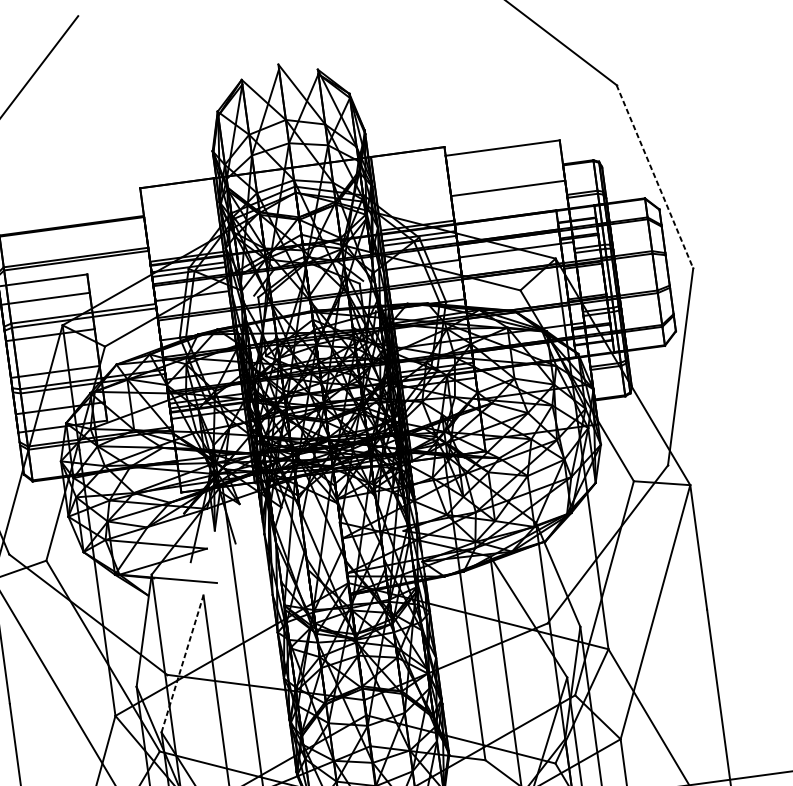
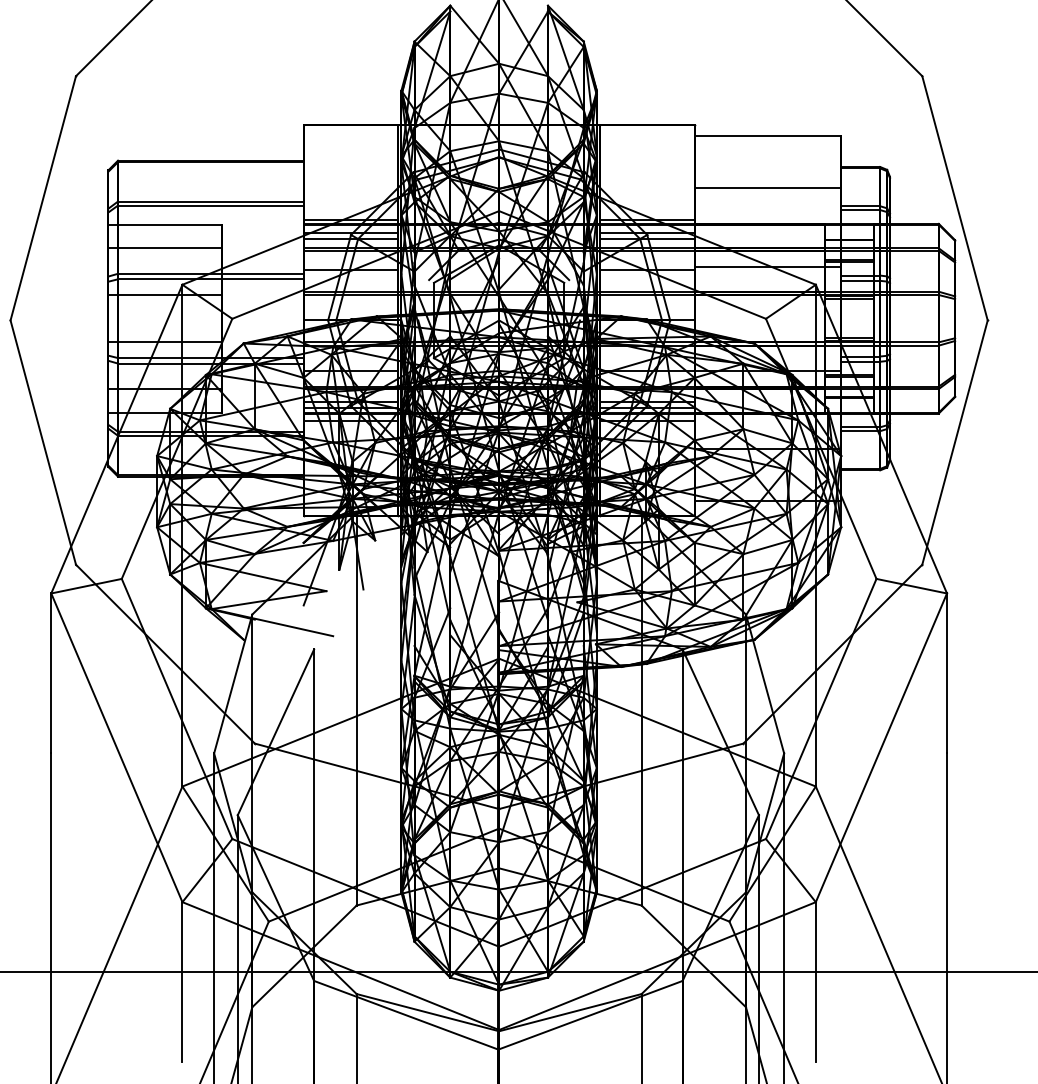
line: (655, 176) -> (955, 198), dashed -> solid
line: (182, 663) -> (276, 731), dashed -> solid

